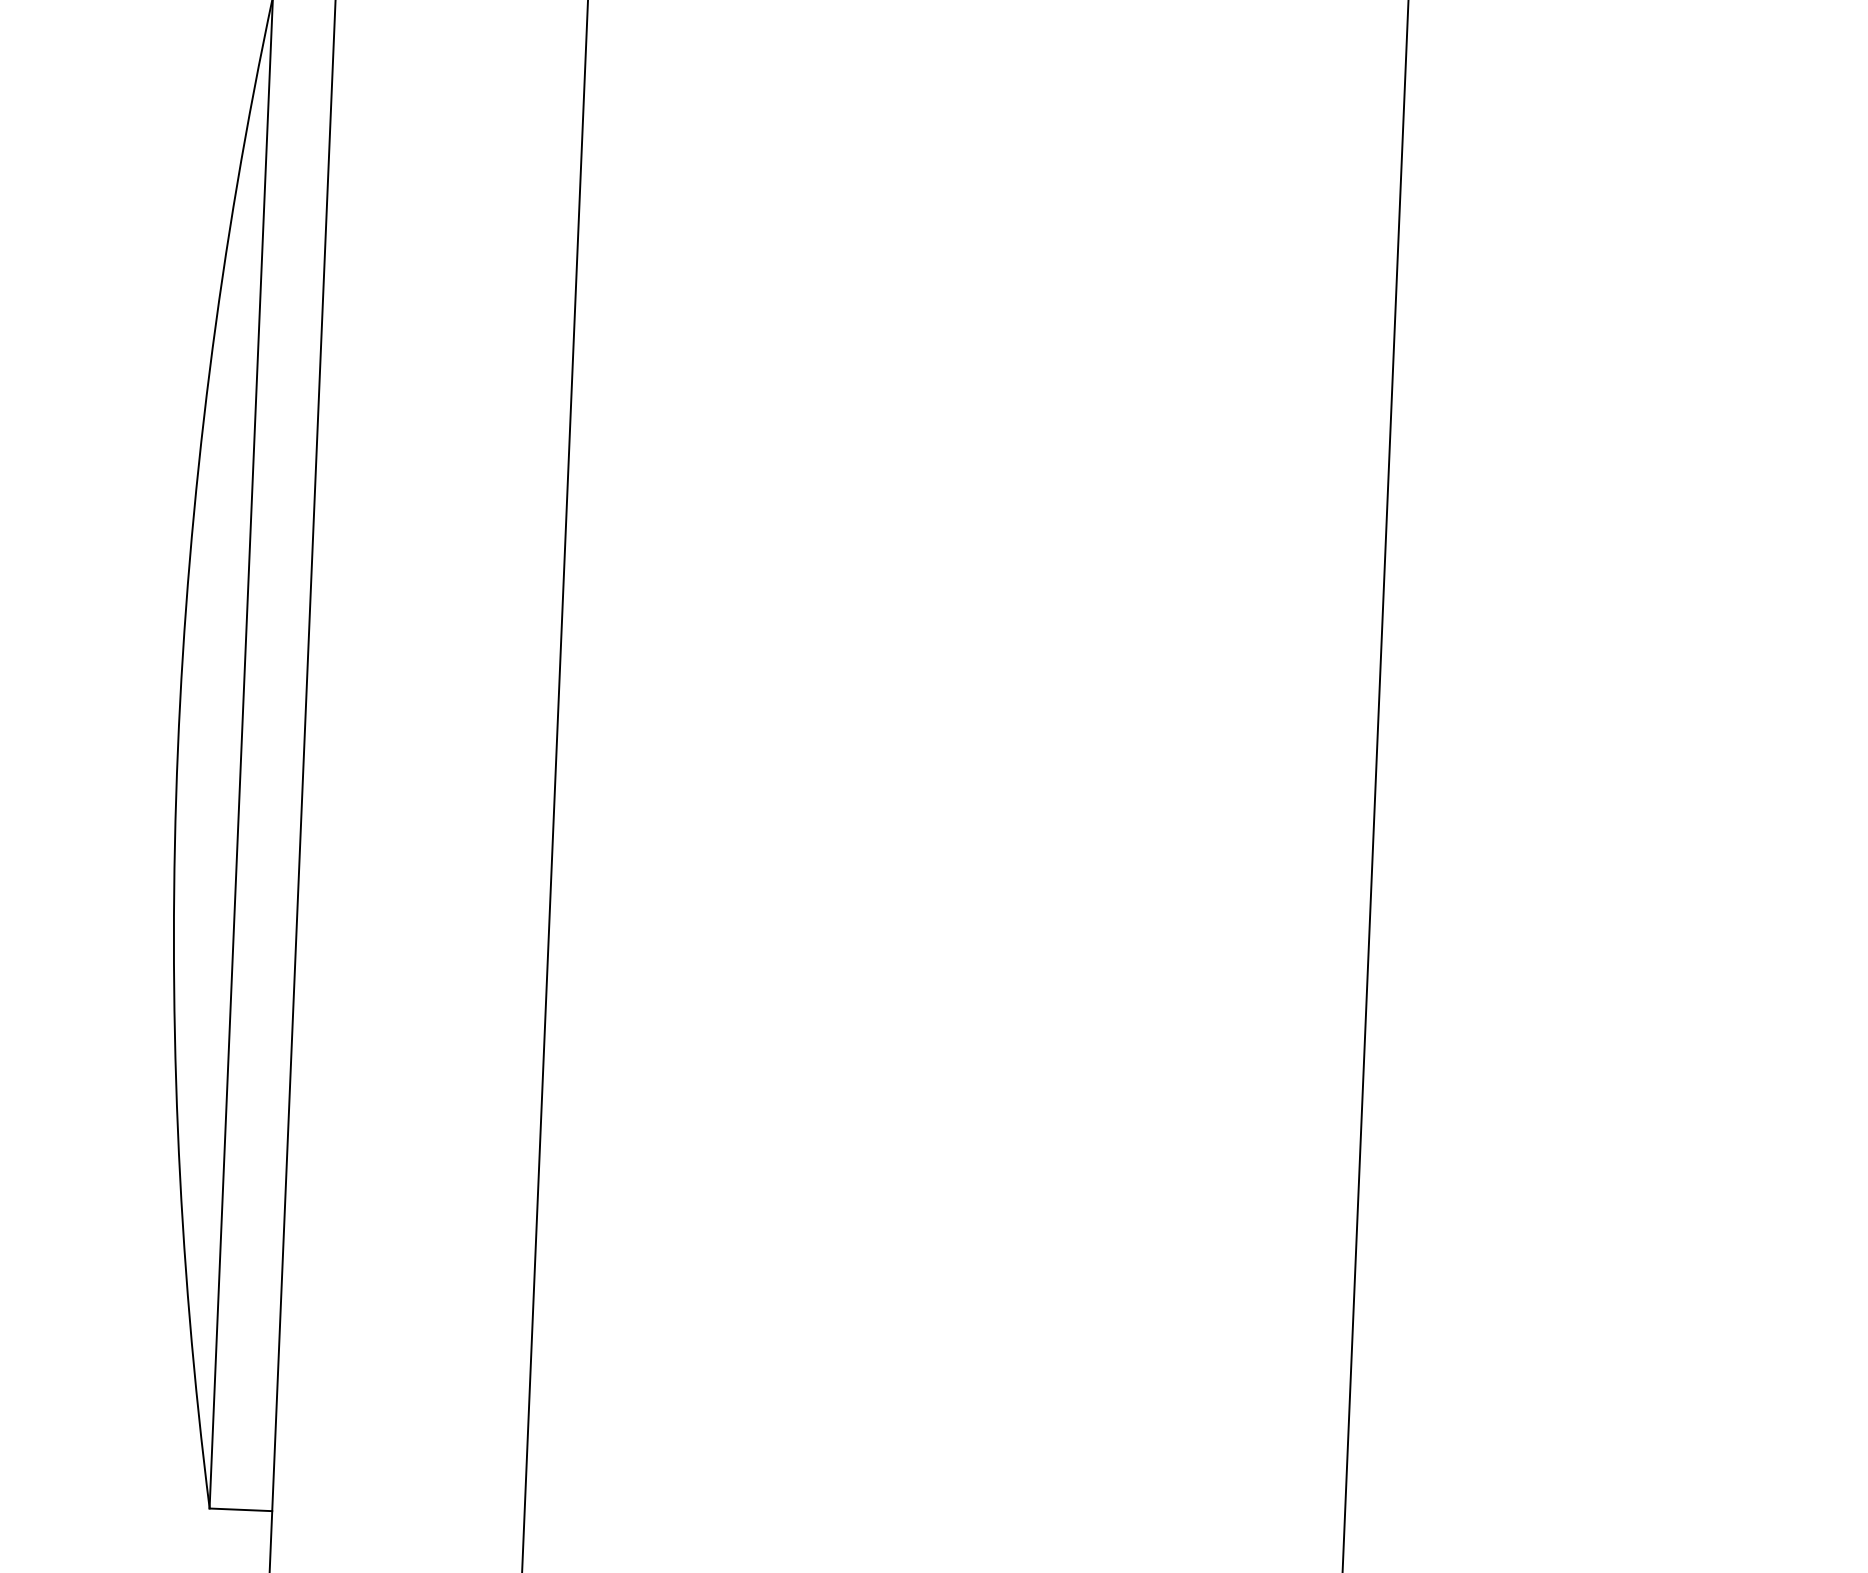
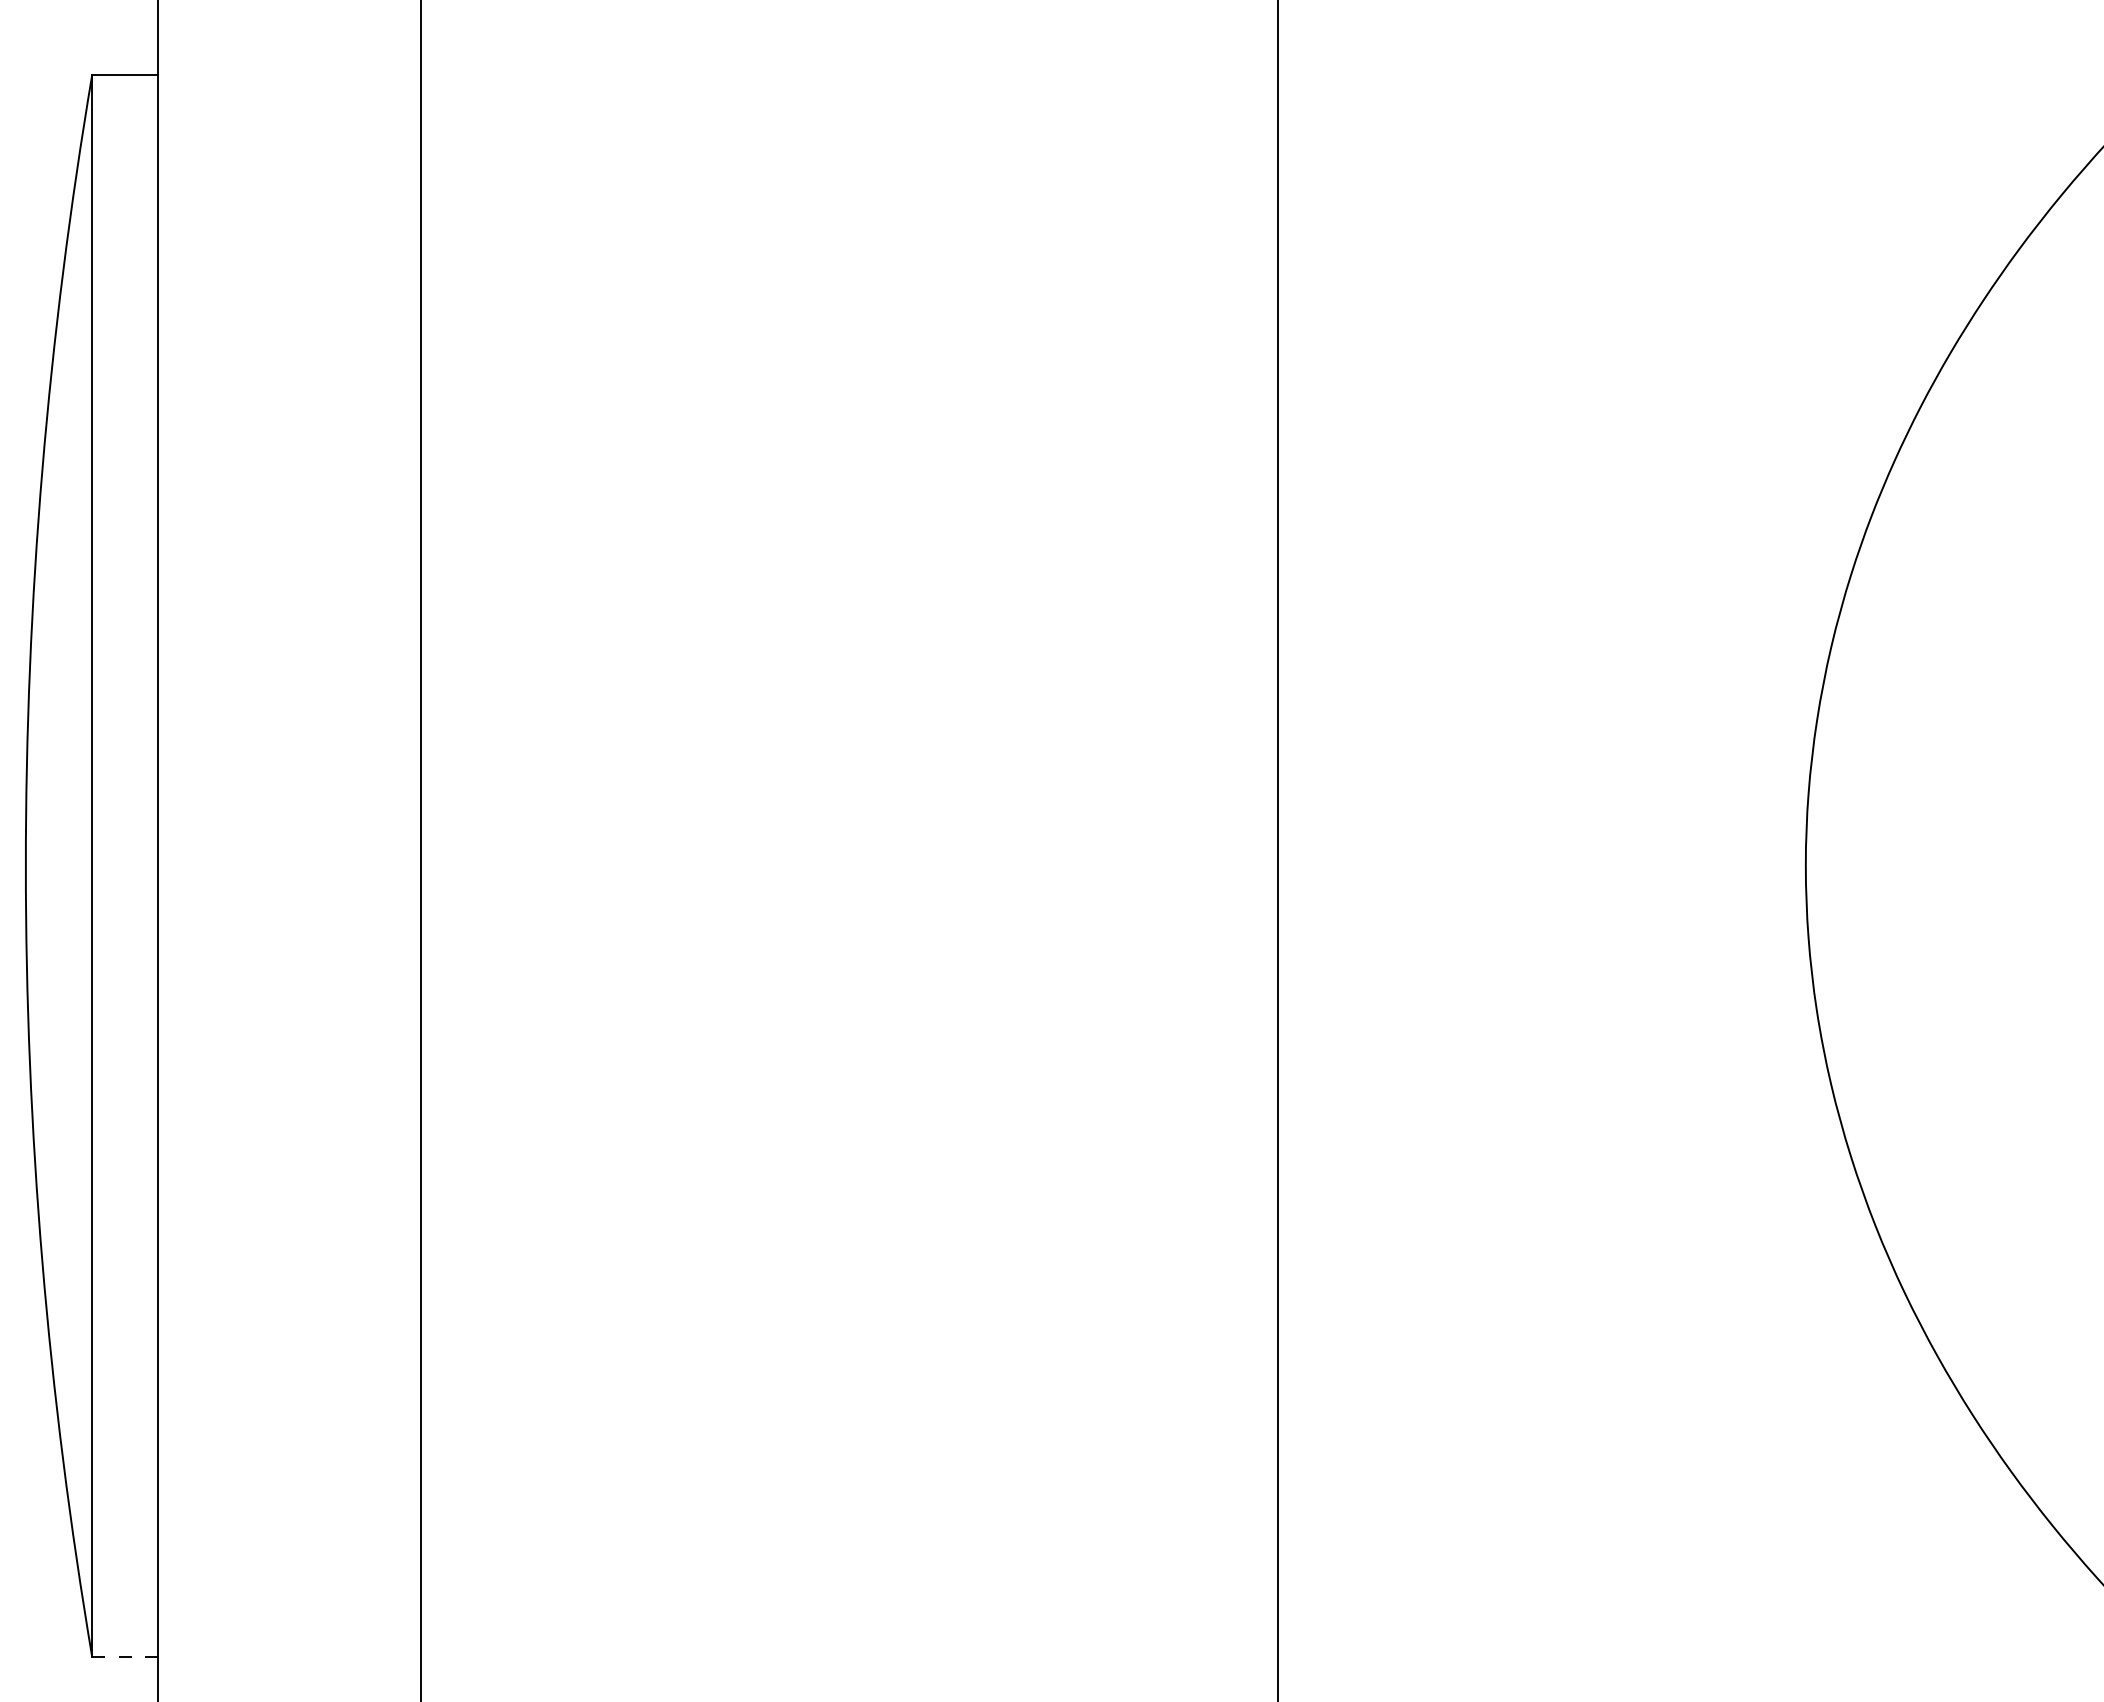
line: (240, 1510) -> (124, 1657), solid -> dashed

